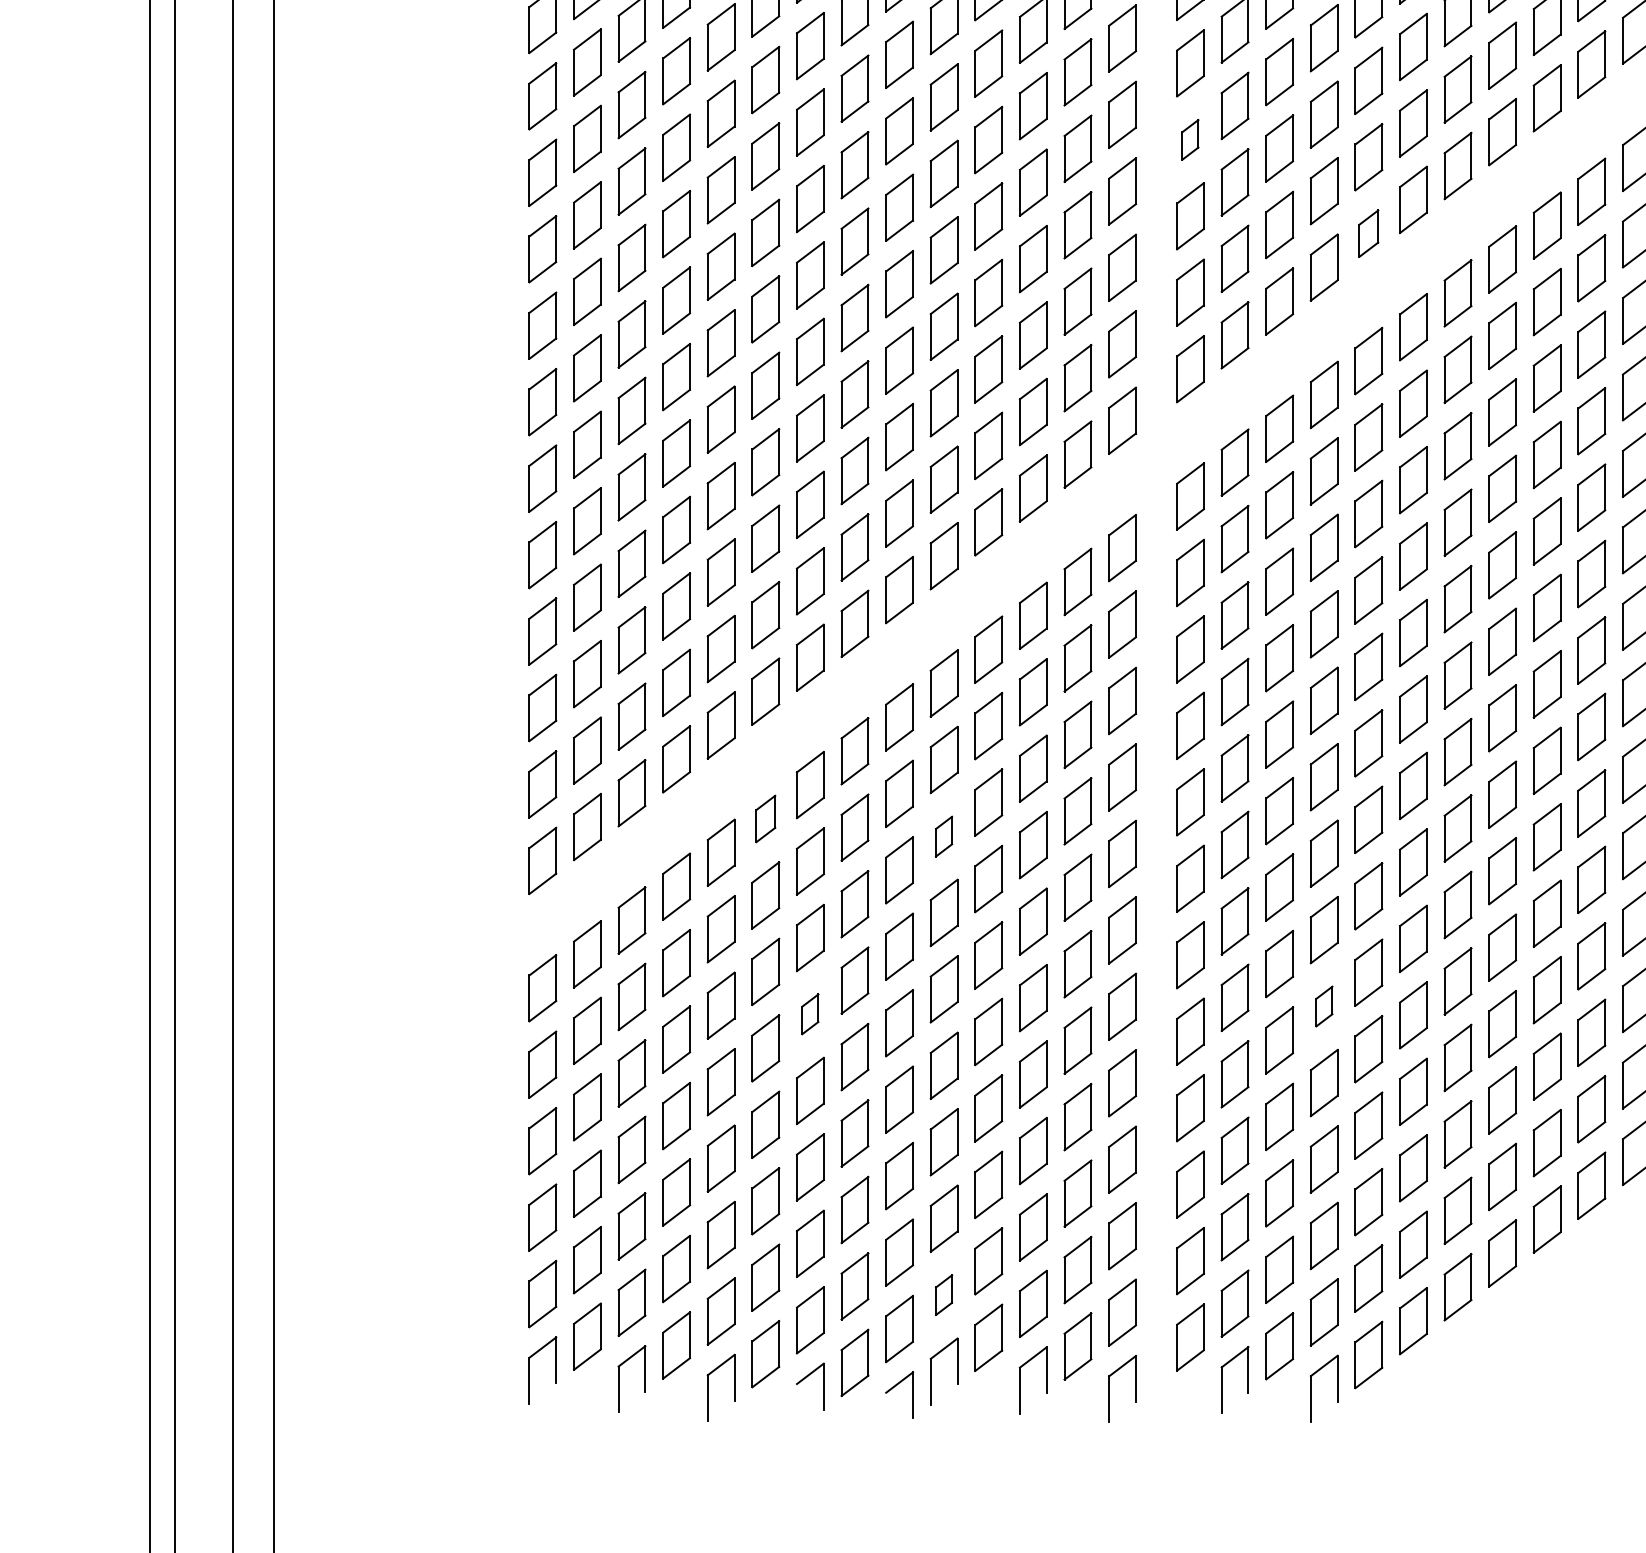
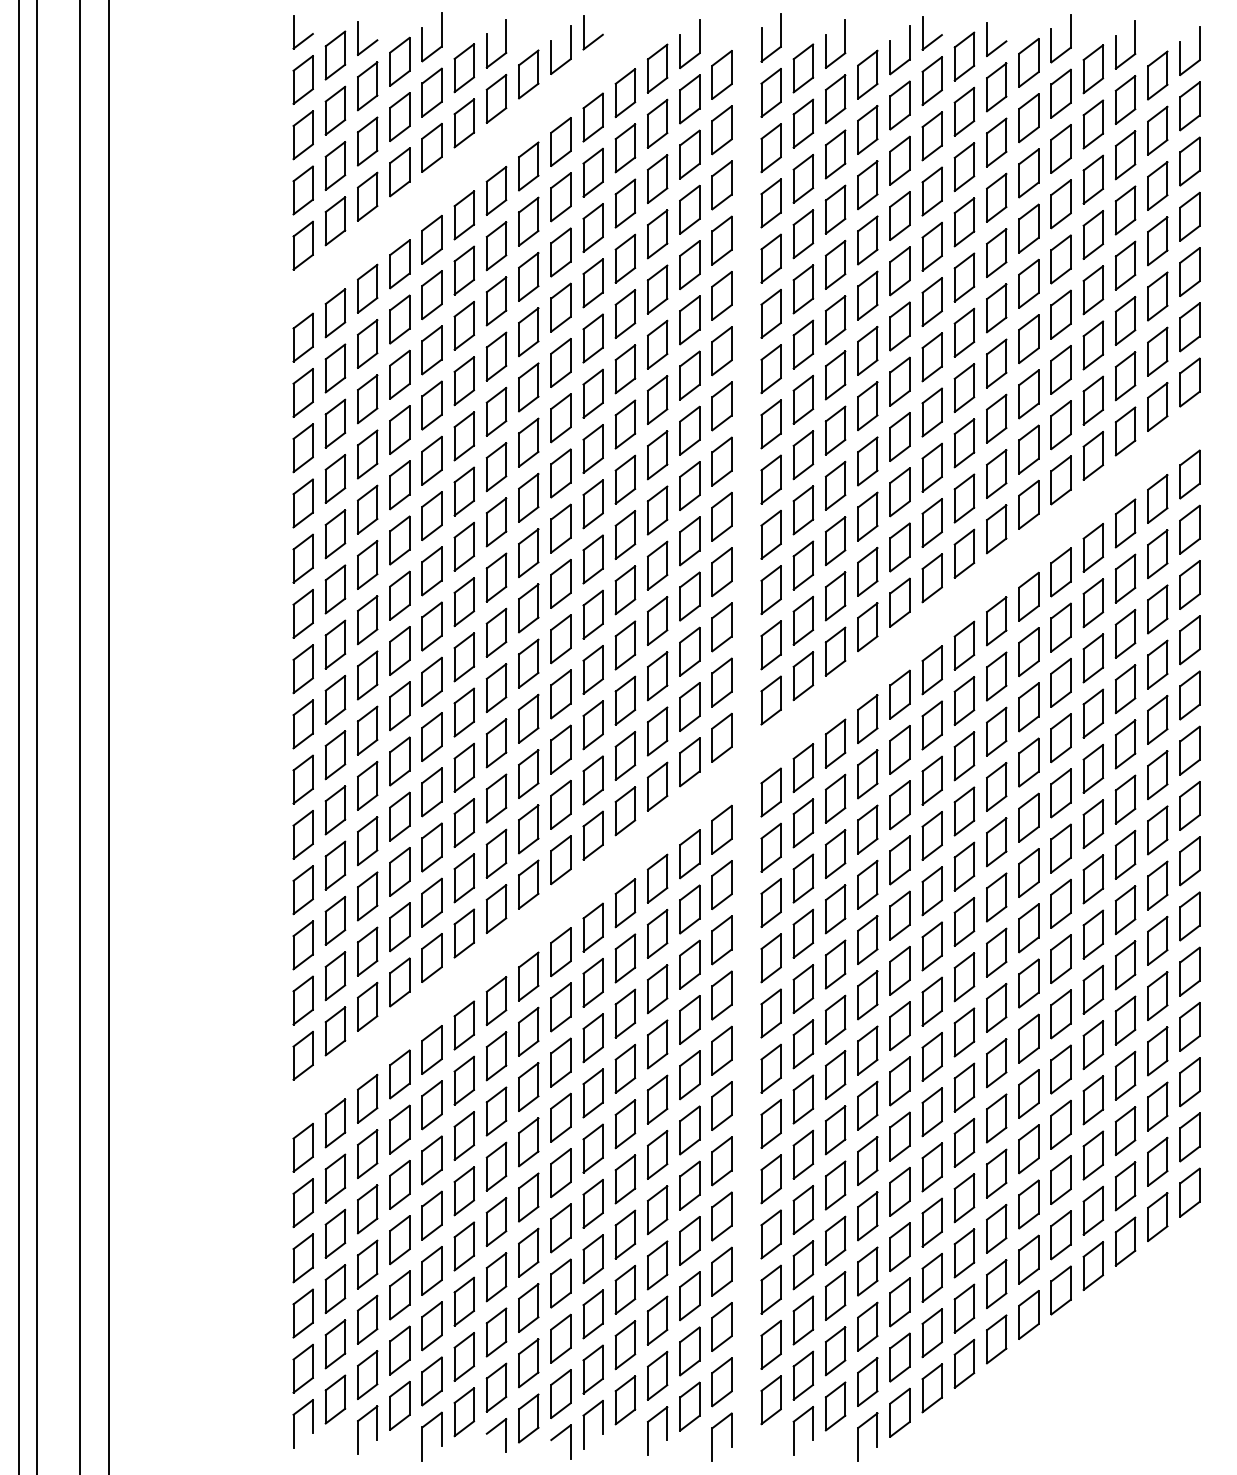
part: (1189, 139) -> (770, 534), size x1.67
part: (1368, 233) -> (899, 602), size x1.43
part: (766, 818) -> (464, 1025), size x1.43
part: (943, 836) -> (592, 1038), size x1.67
part: (1323, 1005) -> (867, 1160), size x1.67
part: (810, 1014) -> (496, 1166), size x1.67
part: (943, 1295) -> (592, 1369), size x1.67

